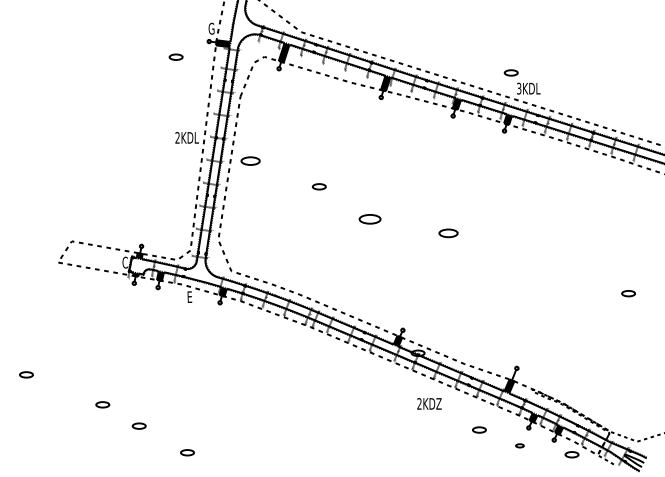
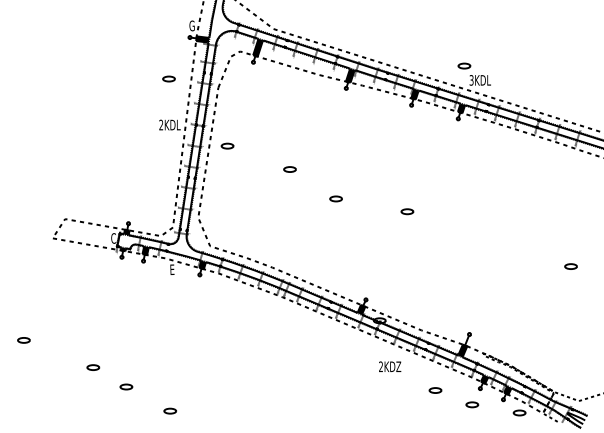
part: (175, 56) -> (168, 78), moved
part: (250, 160) -> (227, 145), size x0.71
part: (369, 218) -> (335, 198), size x0.62
part: (448, 232) -> (407, 211), size x0.71
part: (519, 445) -> (471, 404), size x1.67

